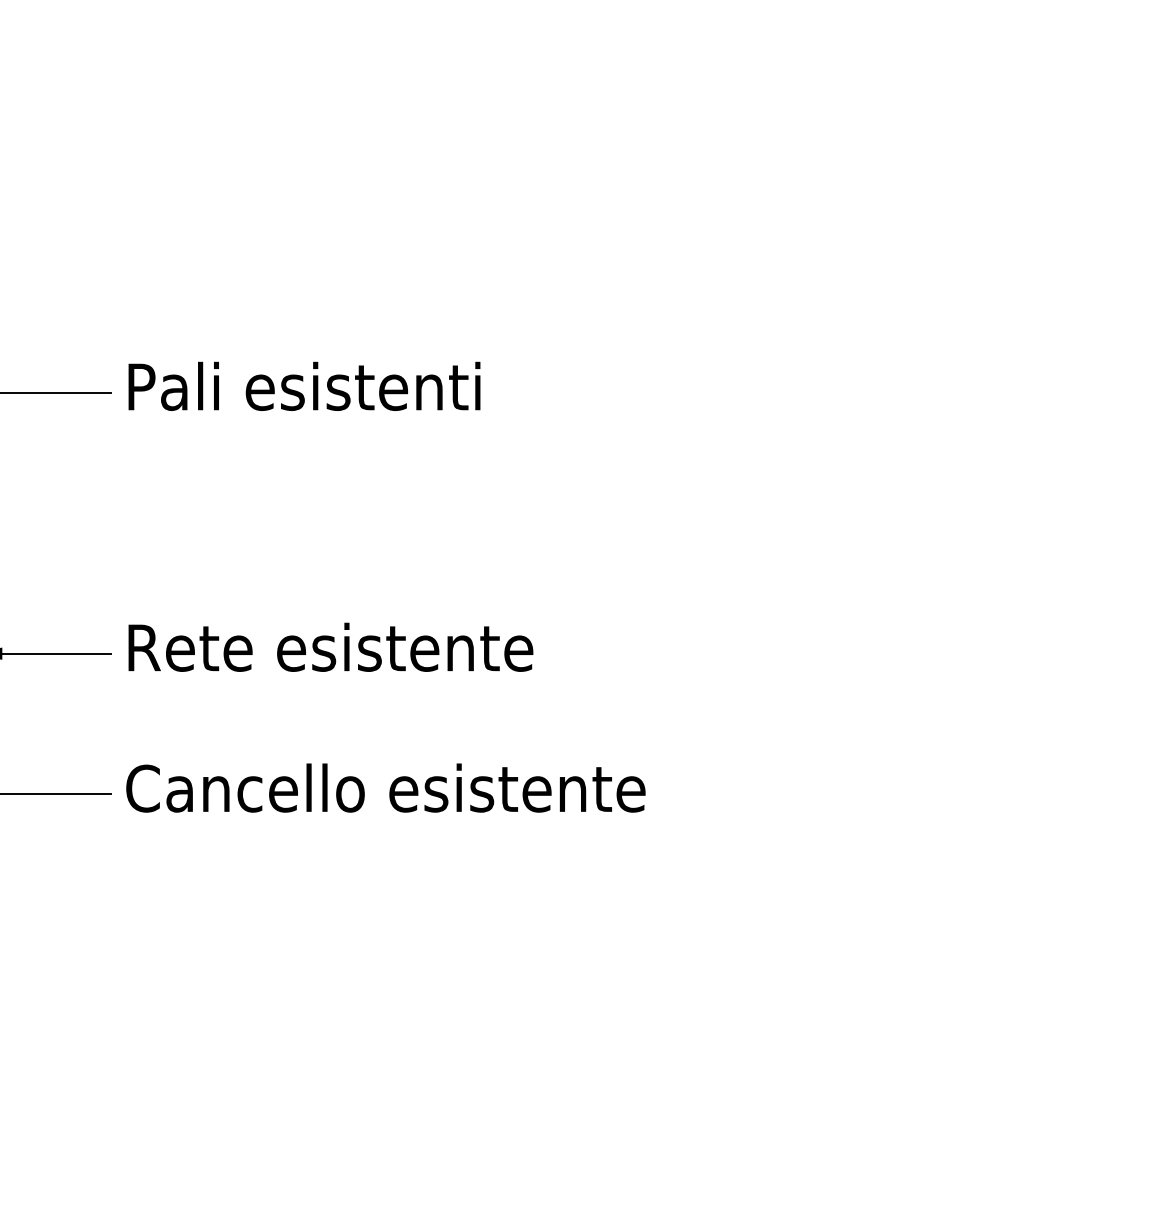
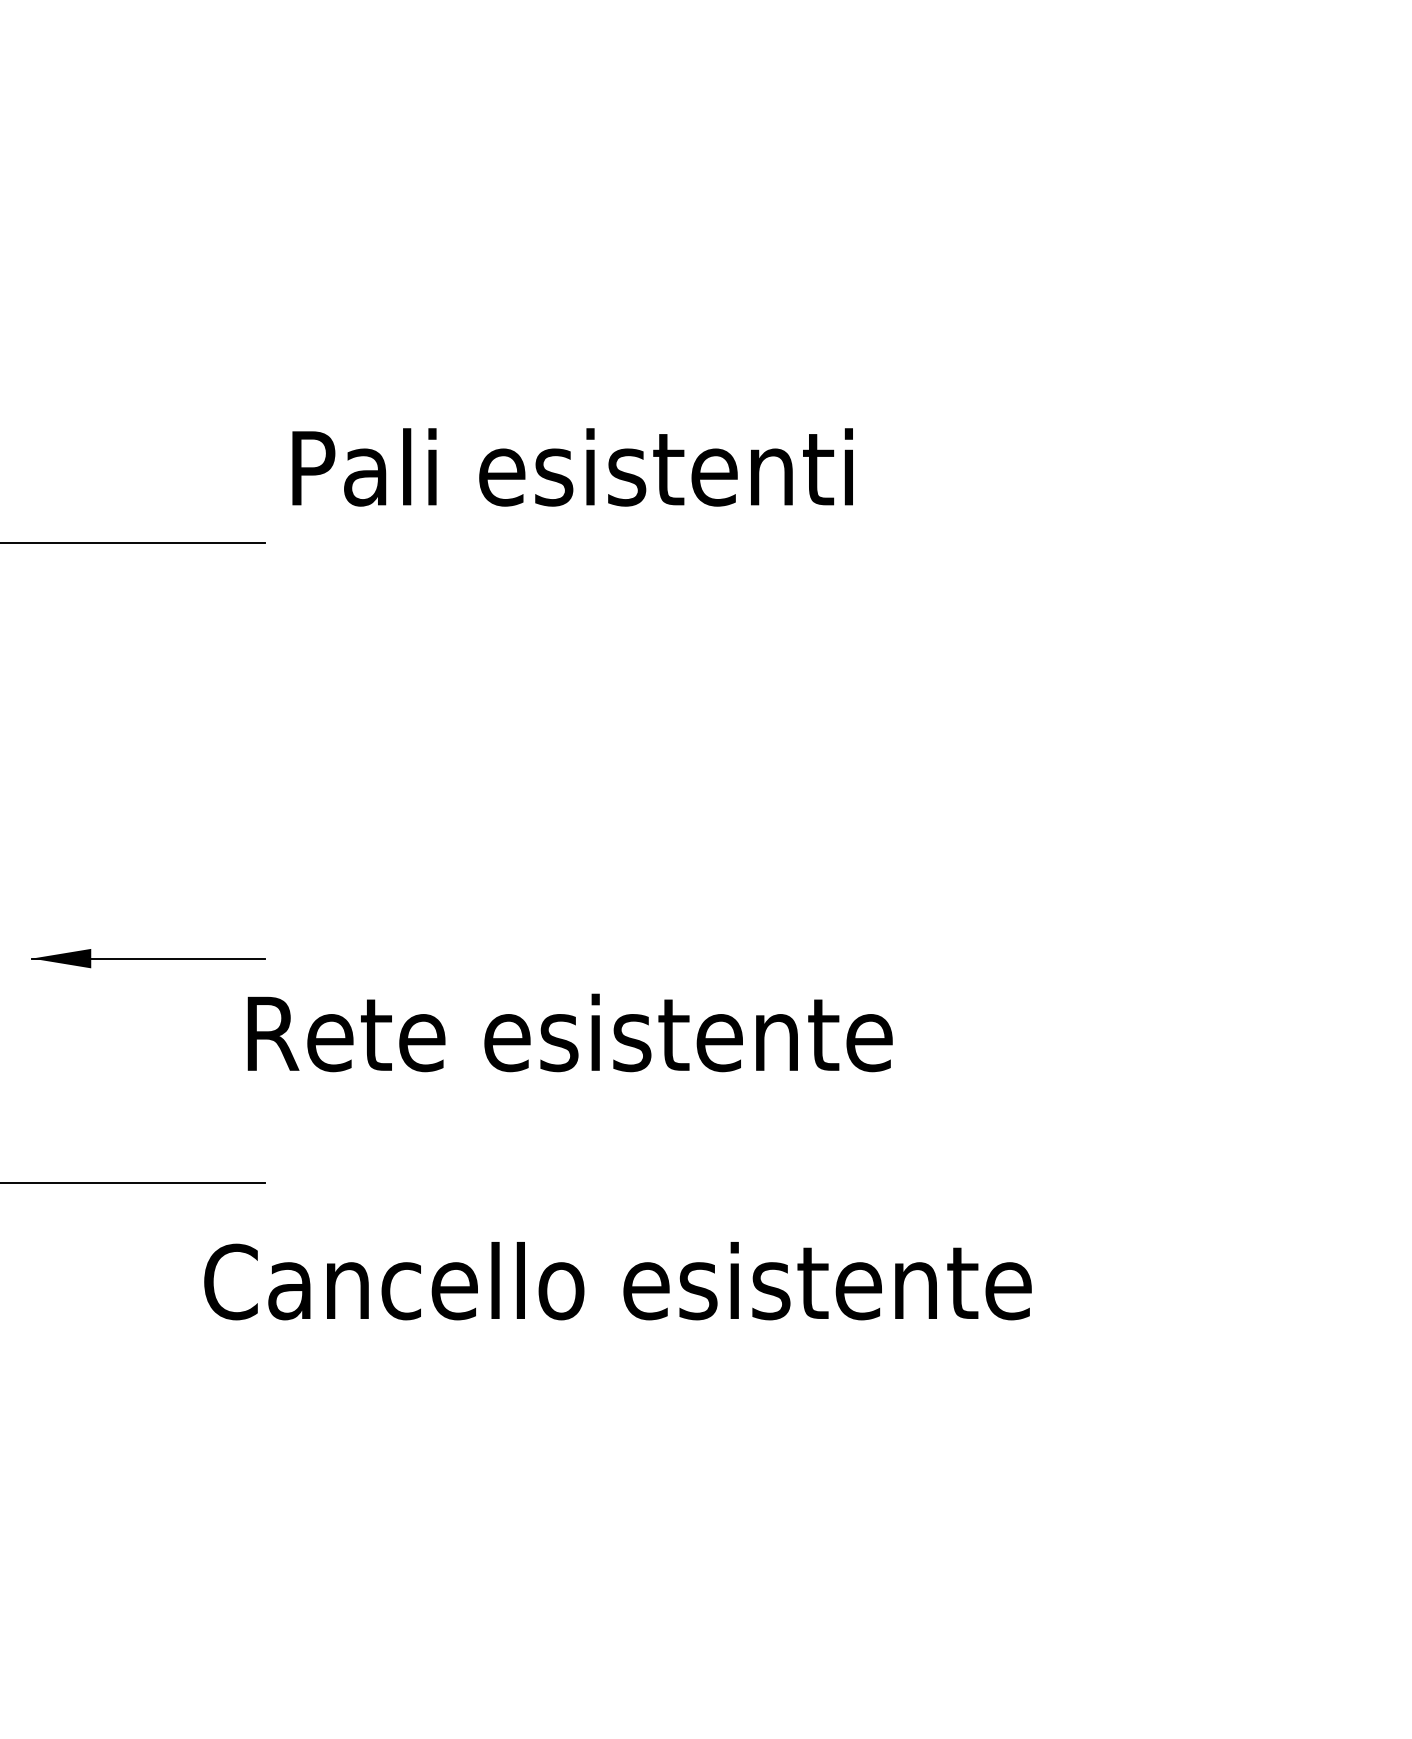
text: (304, 385) -> (572, 465), moved
text: (330, 646) -> (569, 1031), moved
text: (385, 787) -> (617, 1280), moved

